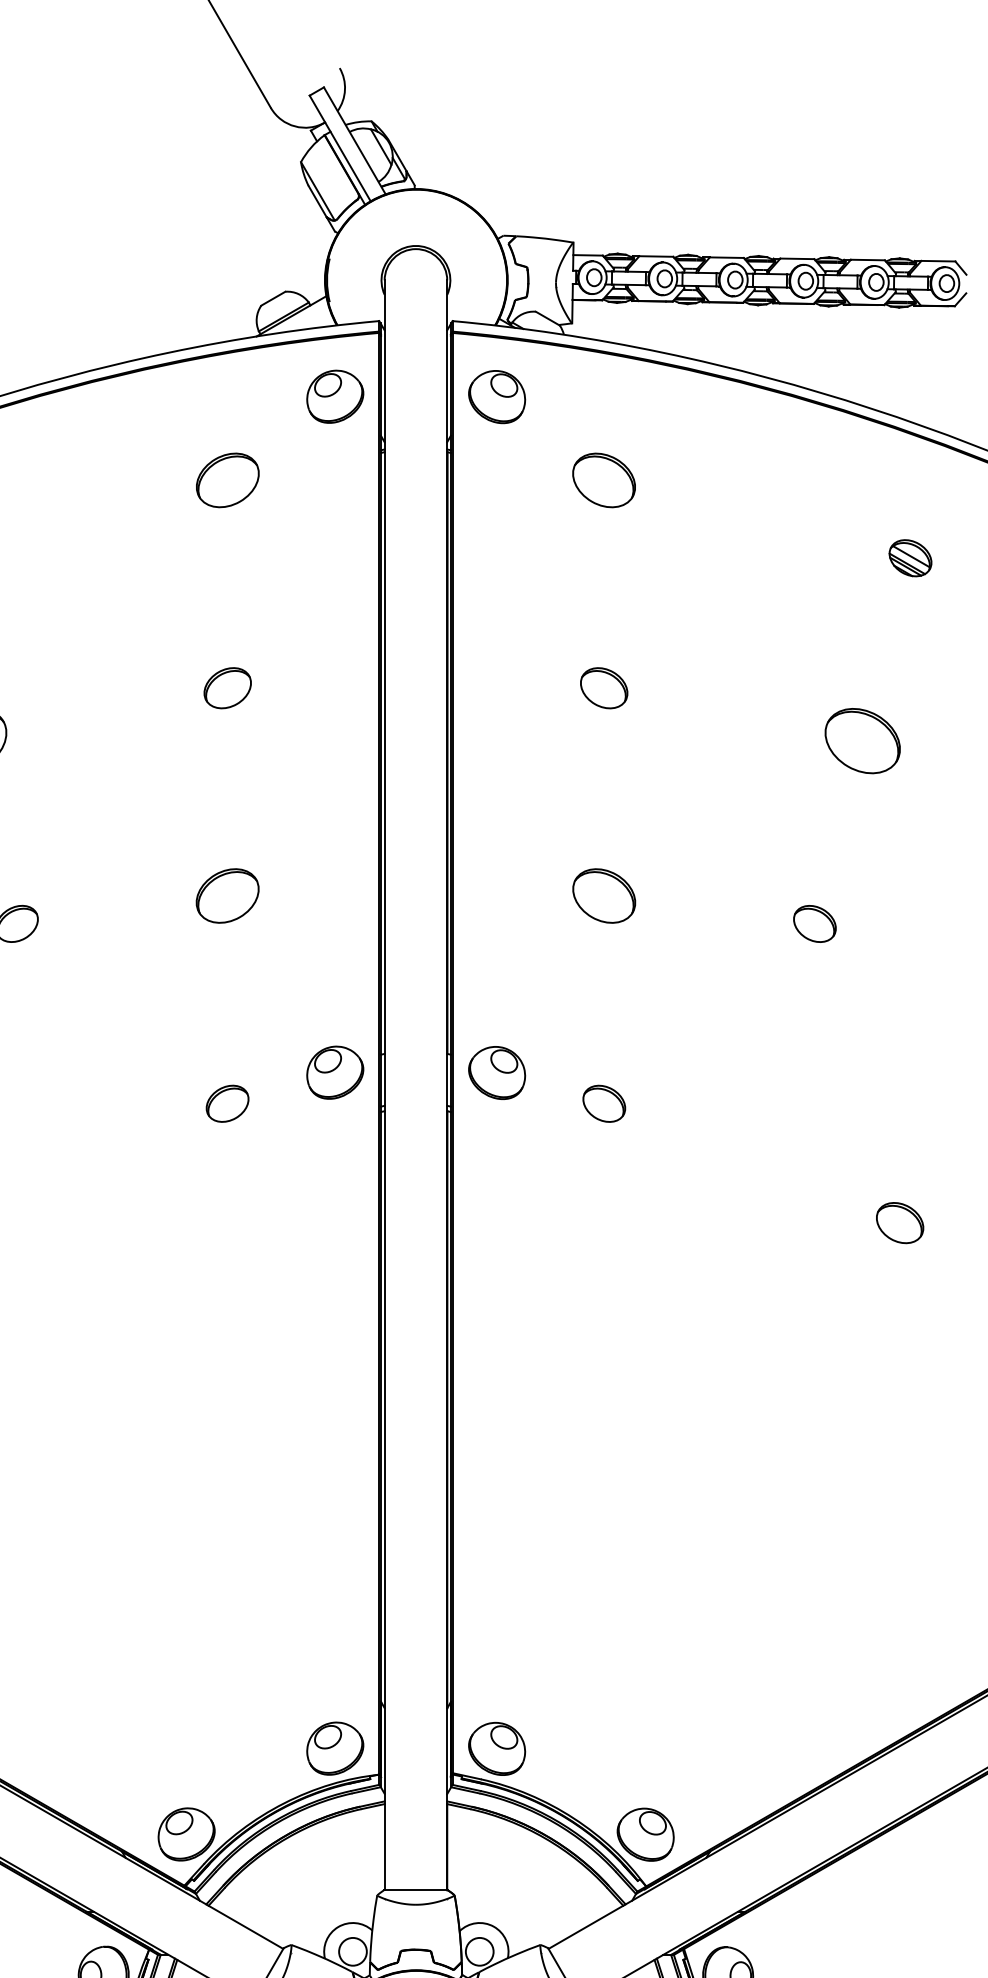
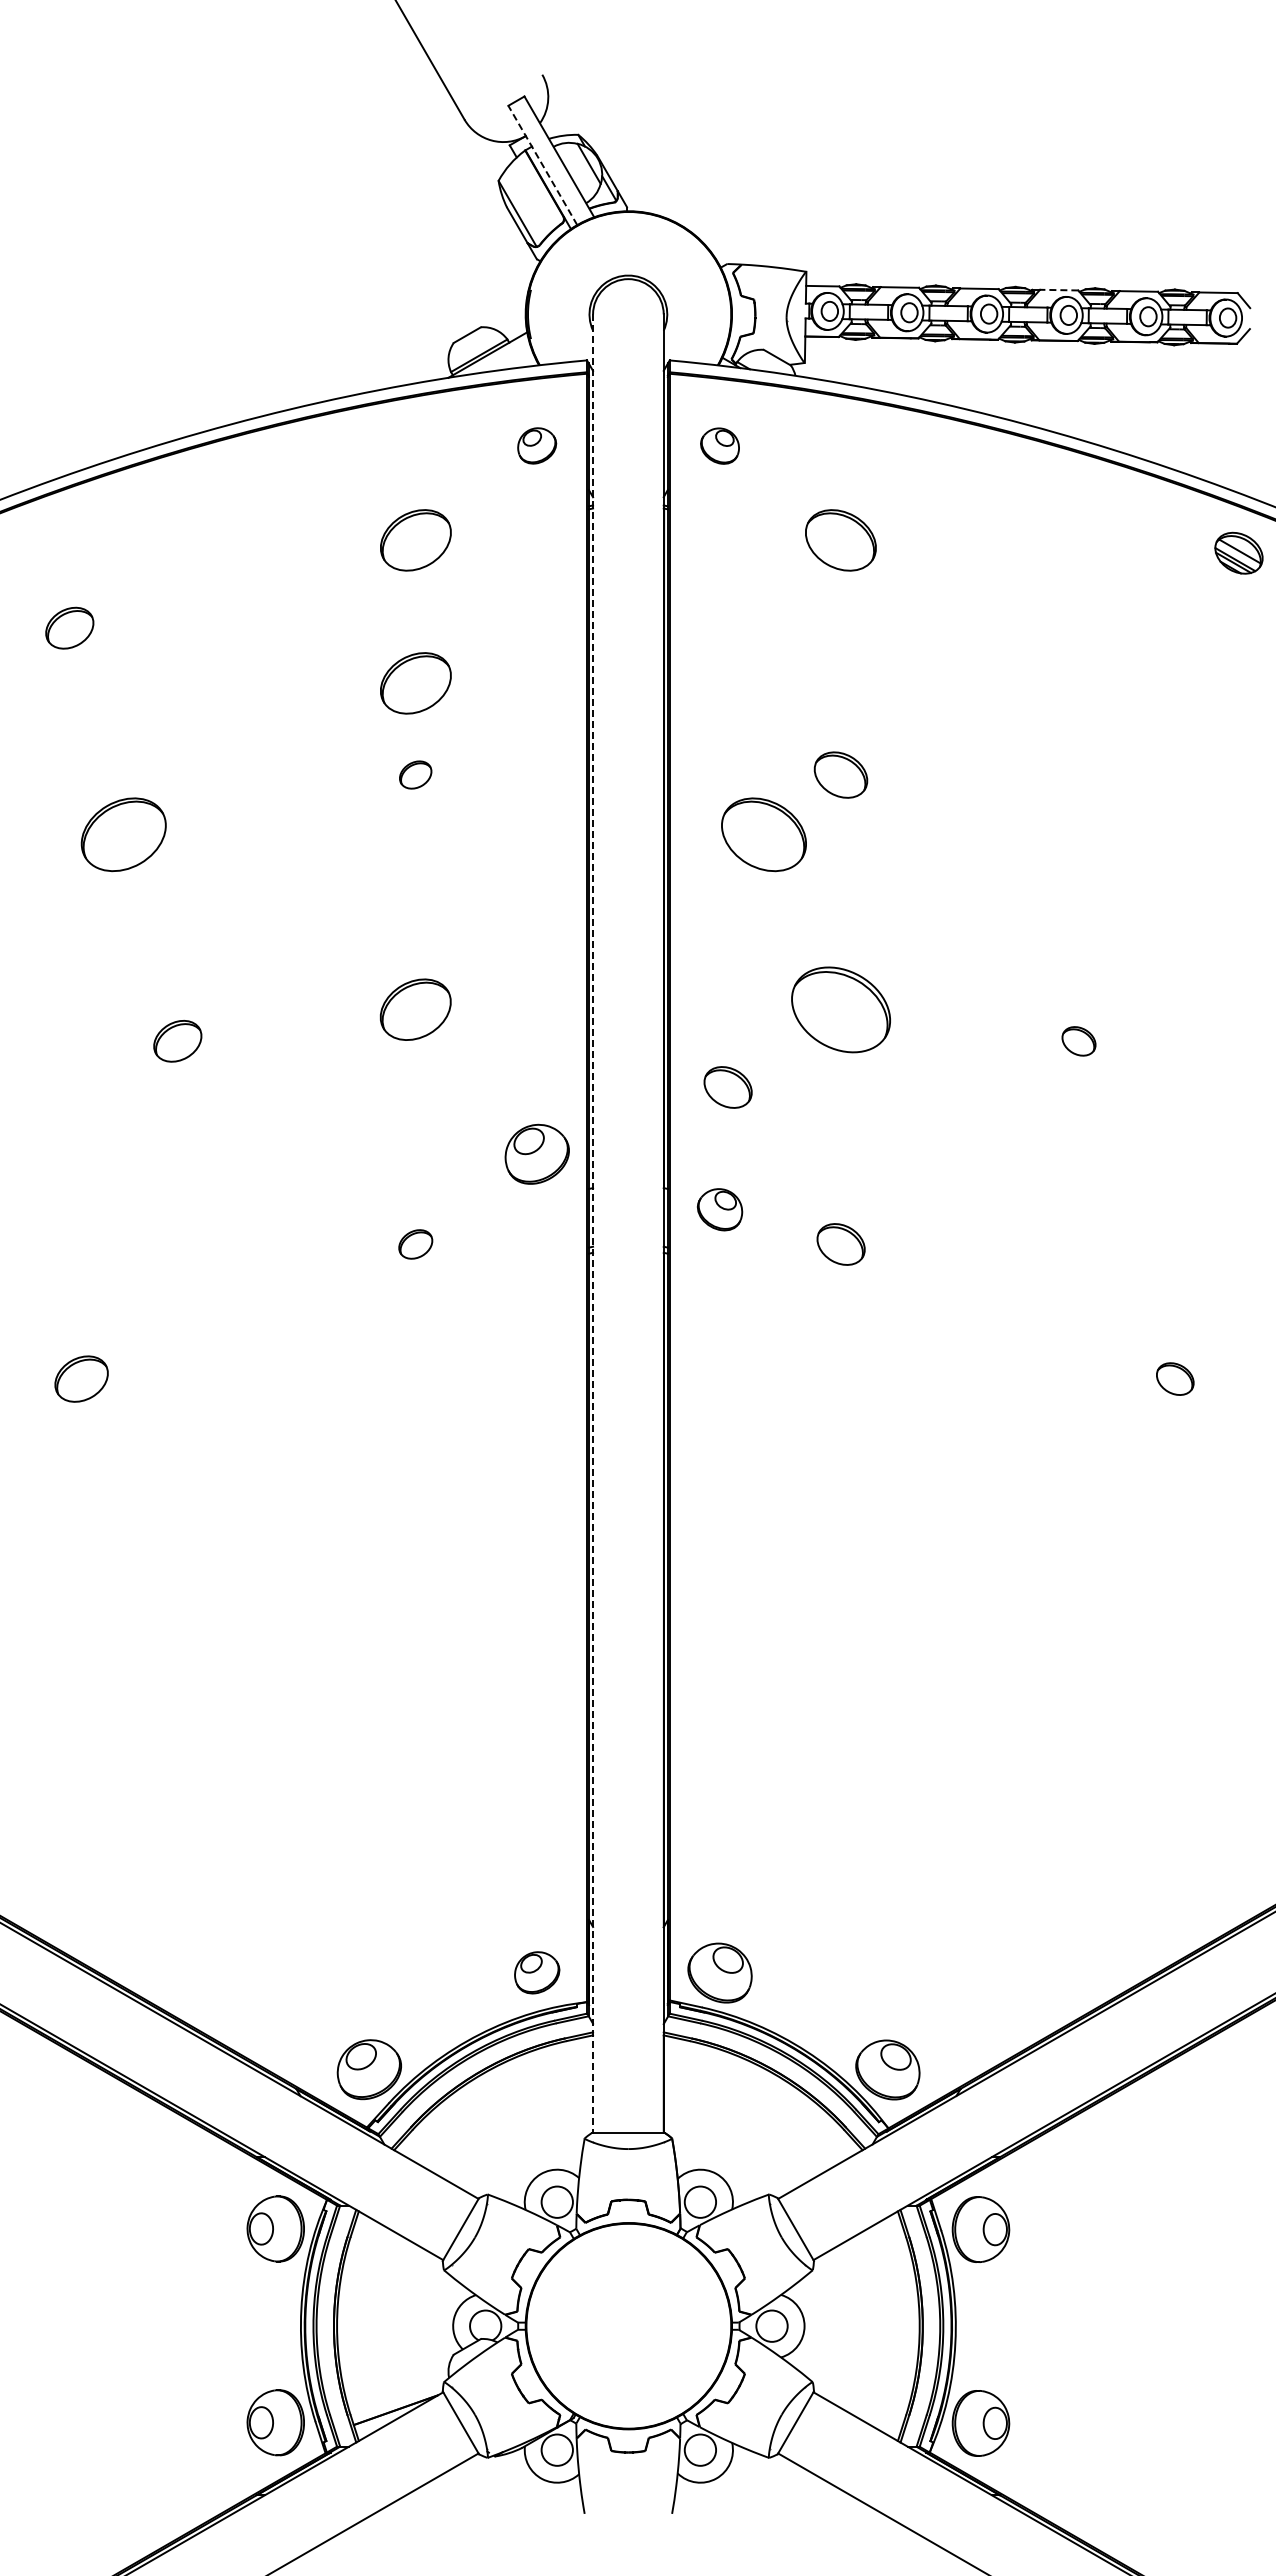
line: (339, 148) -> (542, 165), solid -> dashed
line: (796, 259) -> (1058, 290), solid -> dashed
part: (334, 396) -> (536, 445), size x0.6
part: (496, 396) -> (719, 445), size x0.6
part: (910, 557) -> (1238, 552), moved
part: (227, 607) -> (415, 683), added
part: (227, 687) -> (415, 774), size x0.6
part: (862, 740) -> (763, 834), moved
part: (603, 895) -> (840, 1009), size x1.4
part: (814, 924) -> (1078, 1041), size x0.7
part: (503, 964) -> (727, 1087), added
part: (334, 1071) -> (536, 1153), moved
part: (496, 1072) -> (719, 1209), size x0.7
line: (385, 1086) -> (593, 1224), solid -> dashed
part: (227, 1103) -> (415, 1244), size x0.7
part: (900, 1222) -> (1175, 1378), size x0.7
part: (334, 1748) -> (536, 1972), size x0.7

